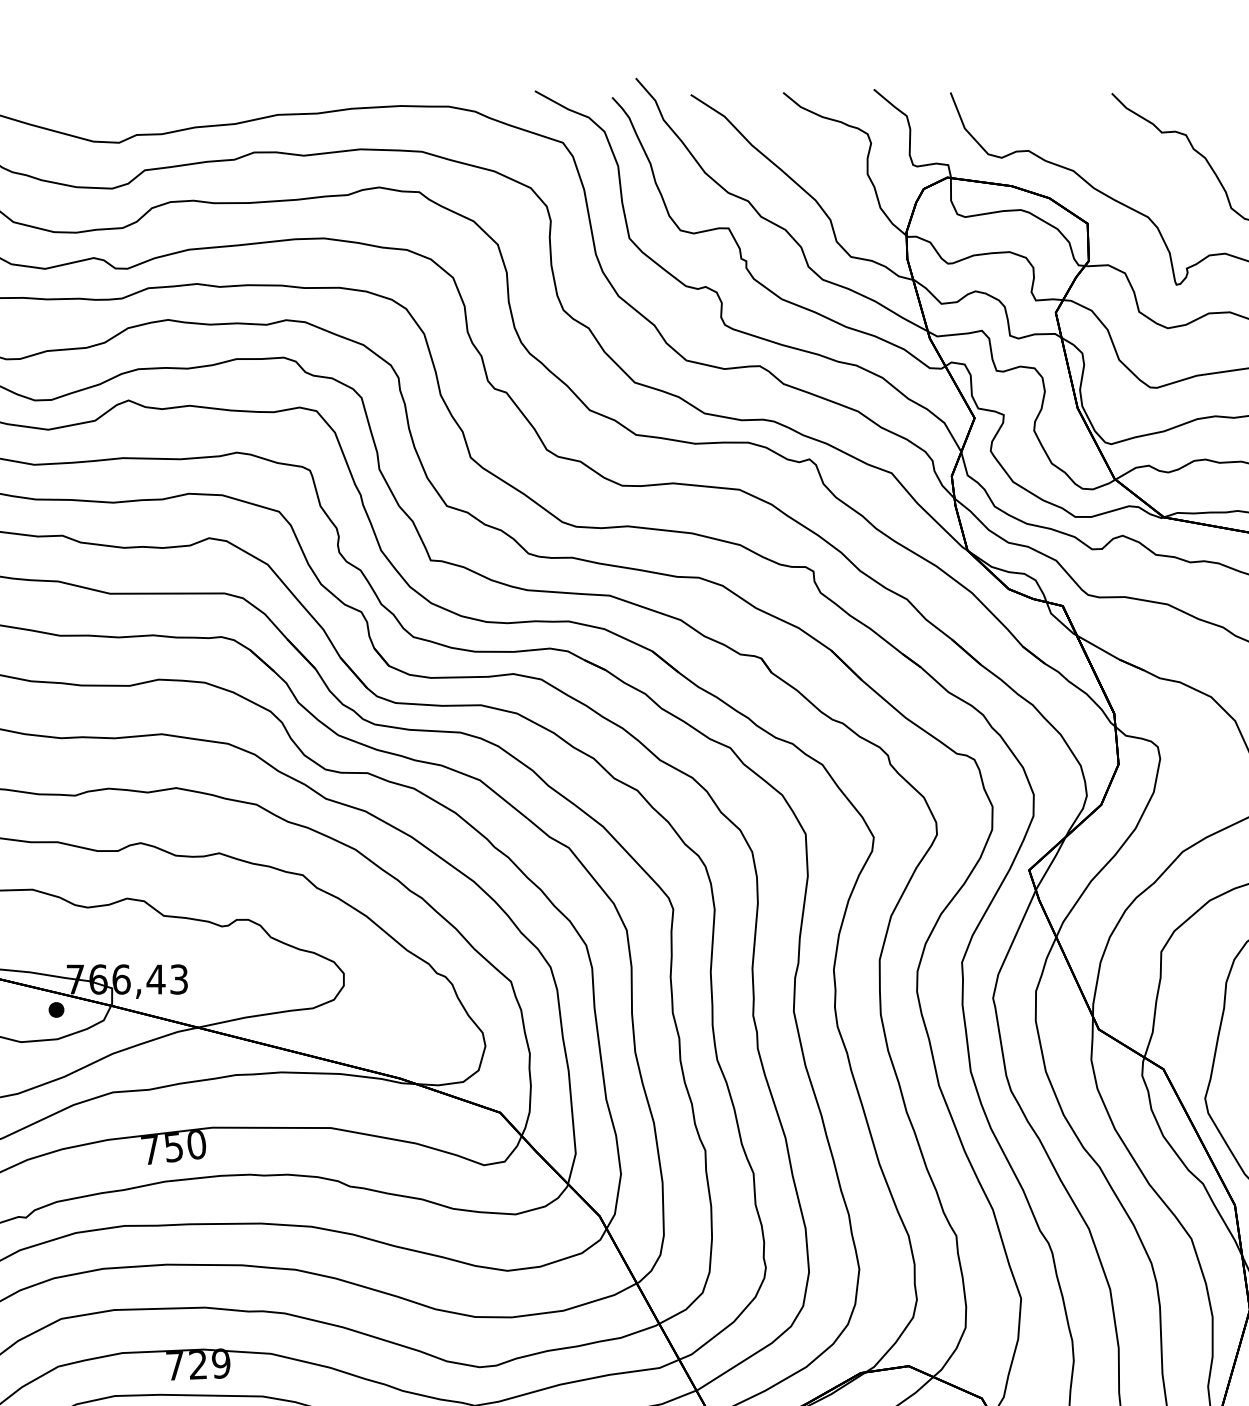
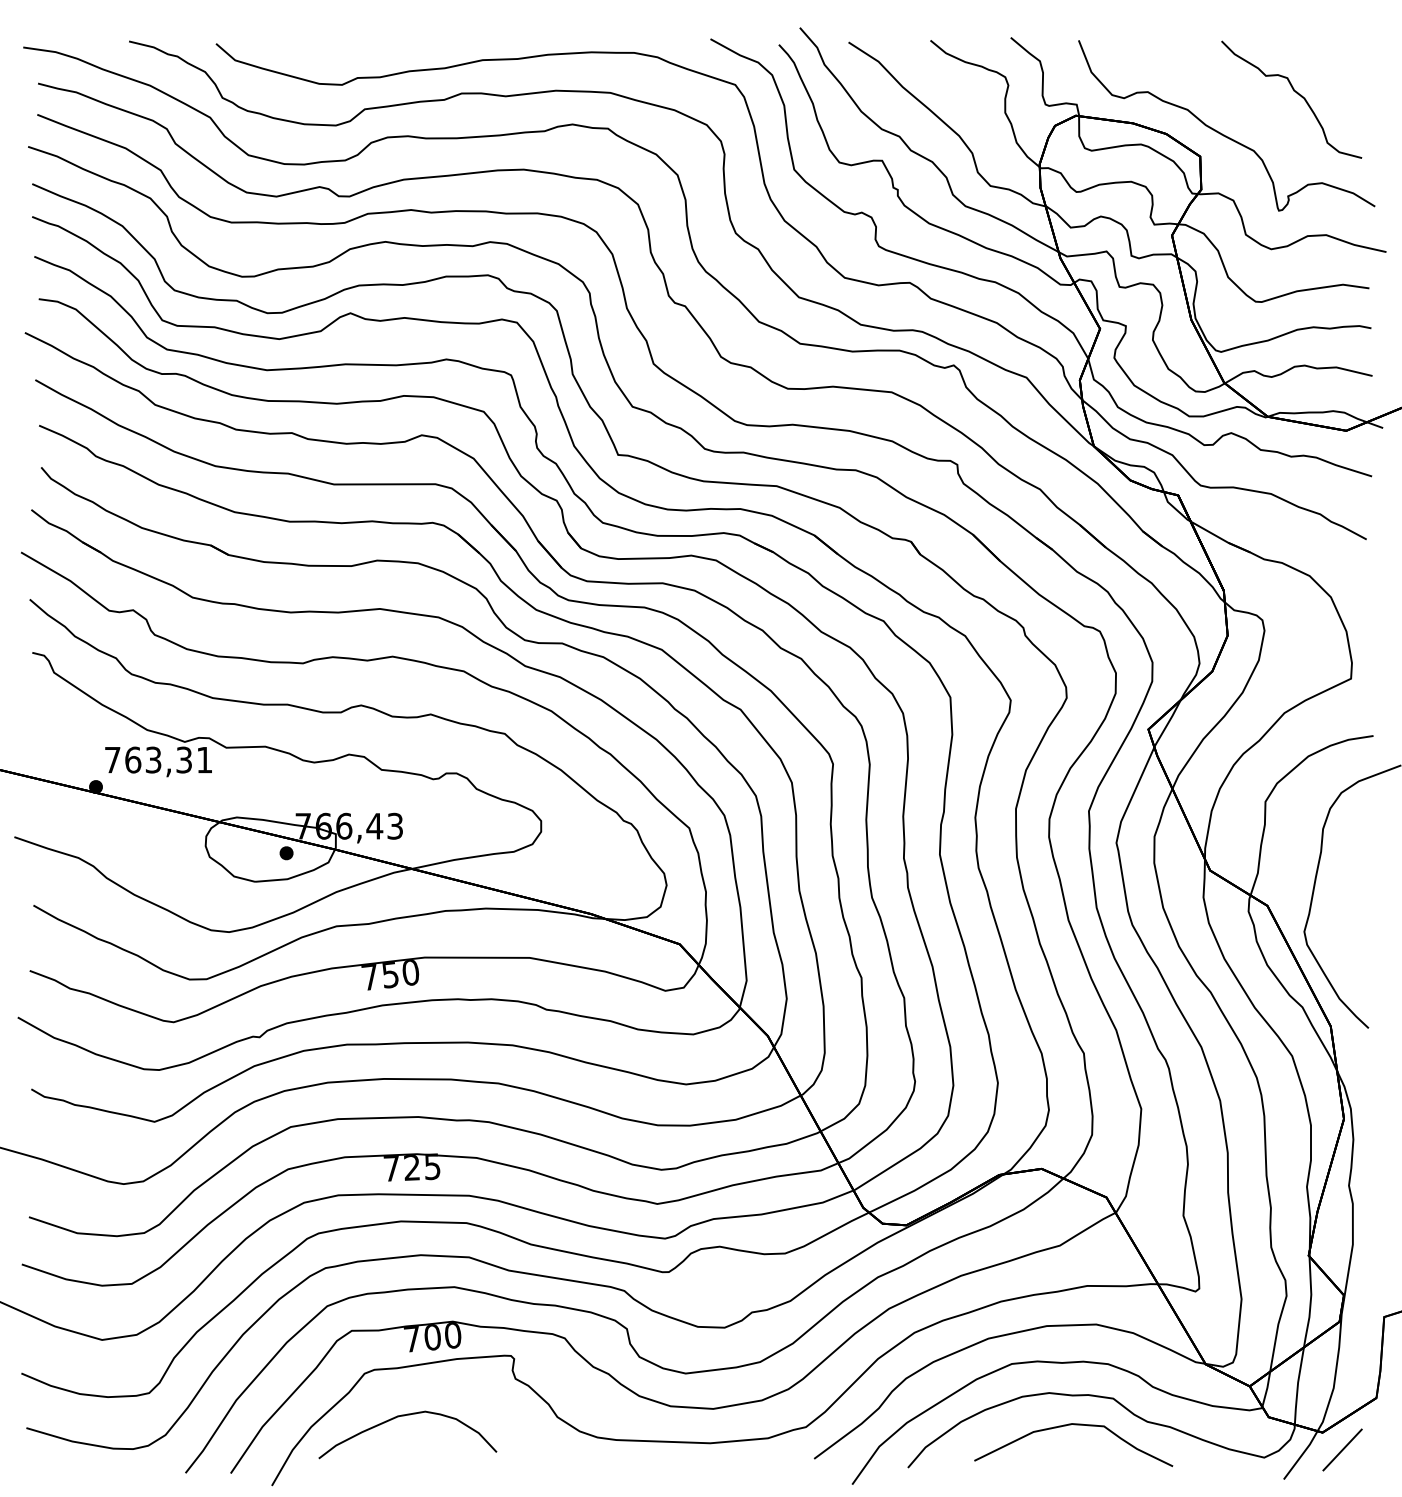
text: (221, 1363) -> (432, 1166), 729 -> 725

